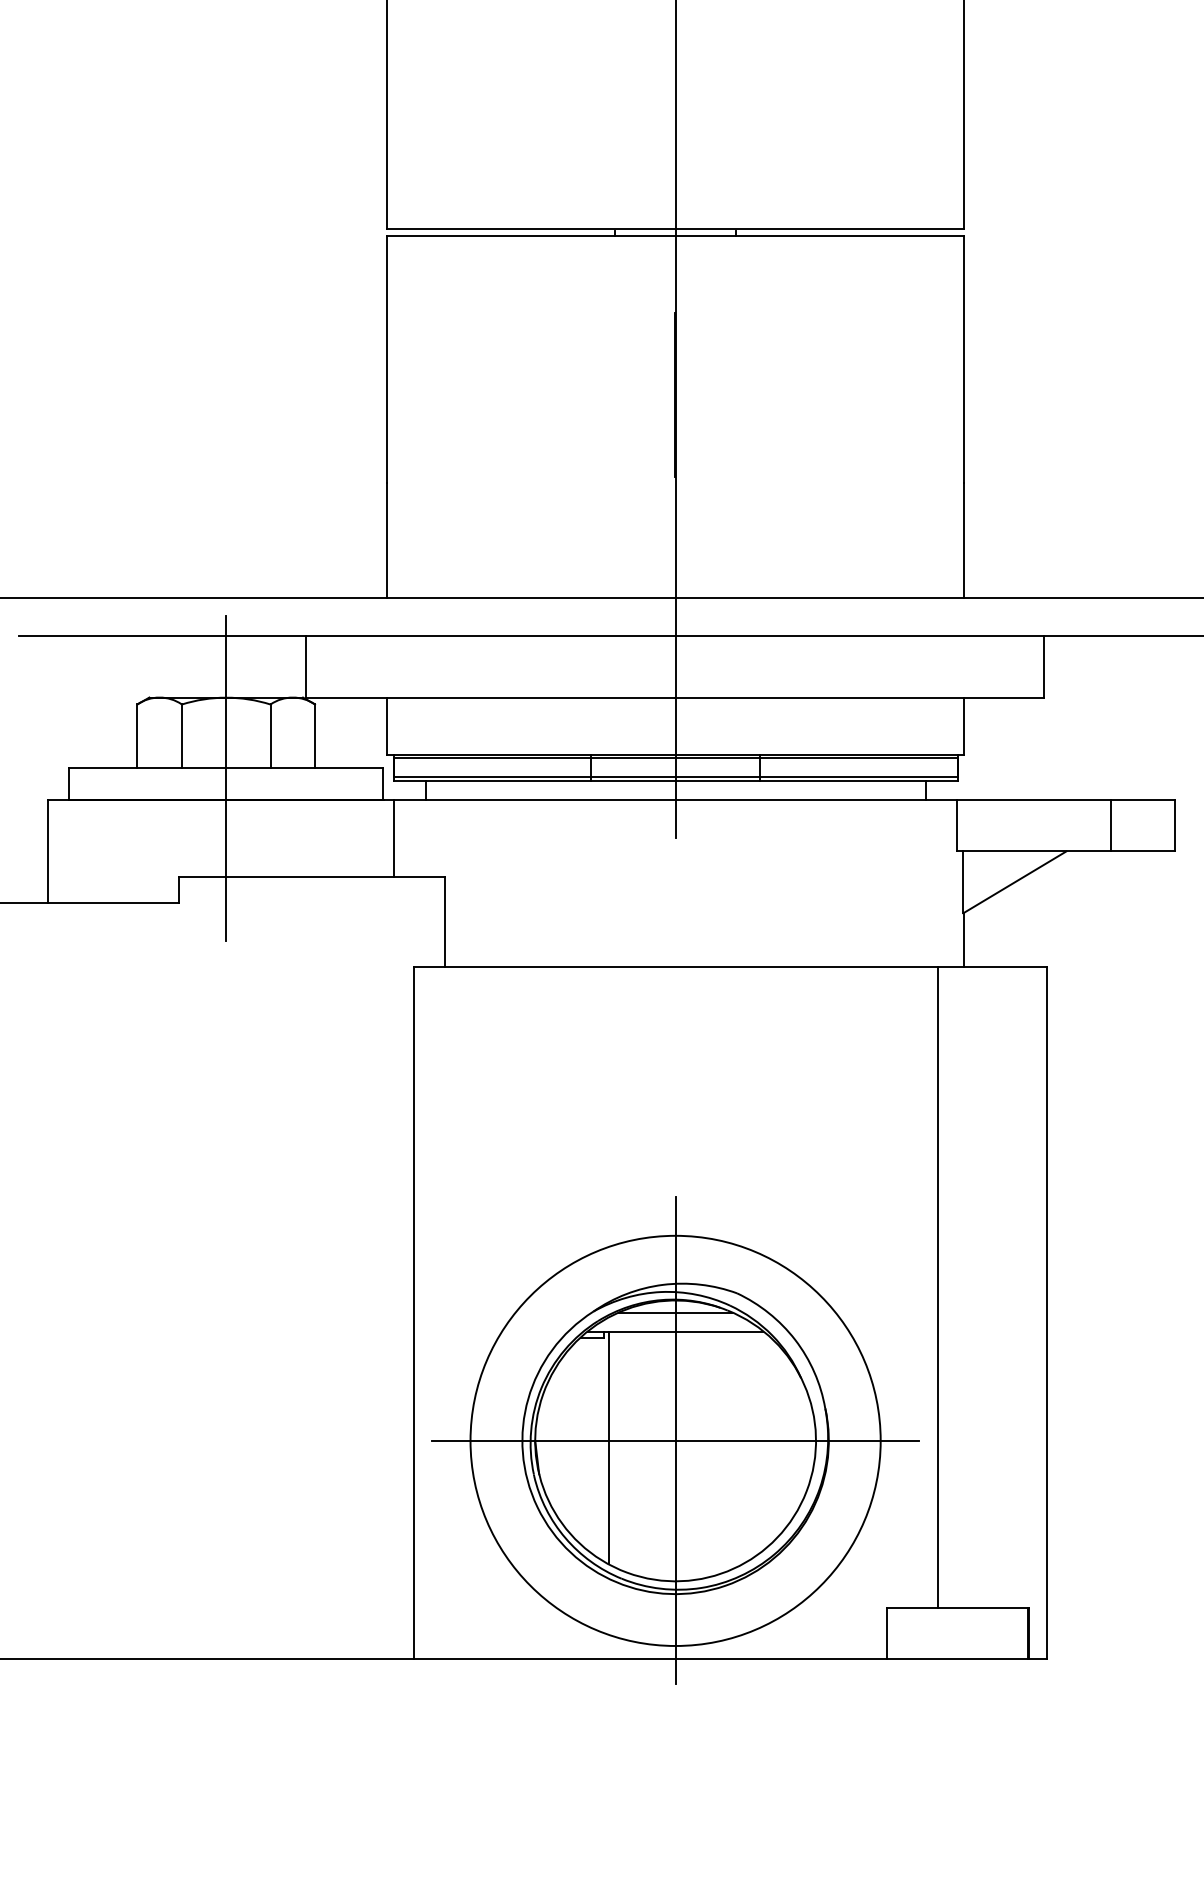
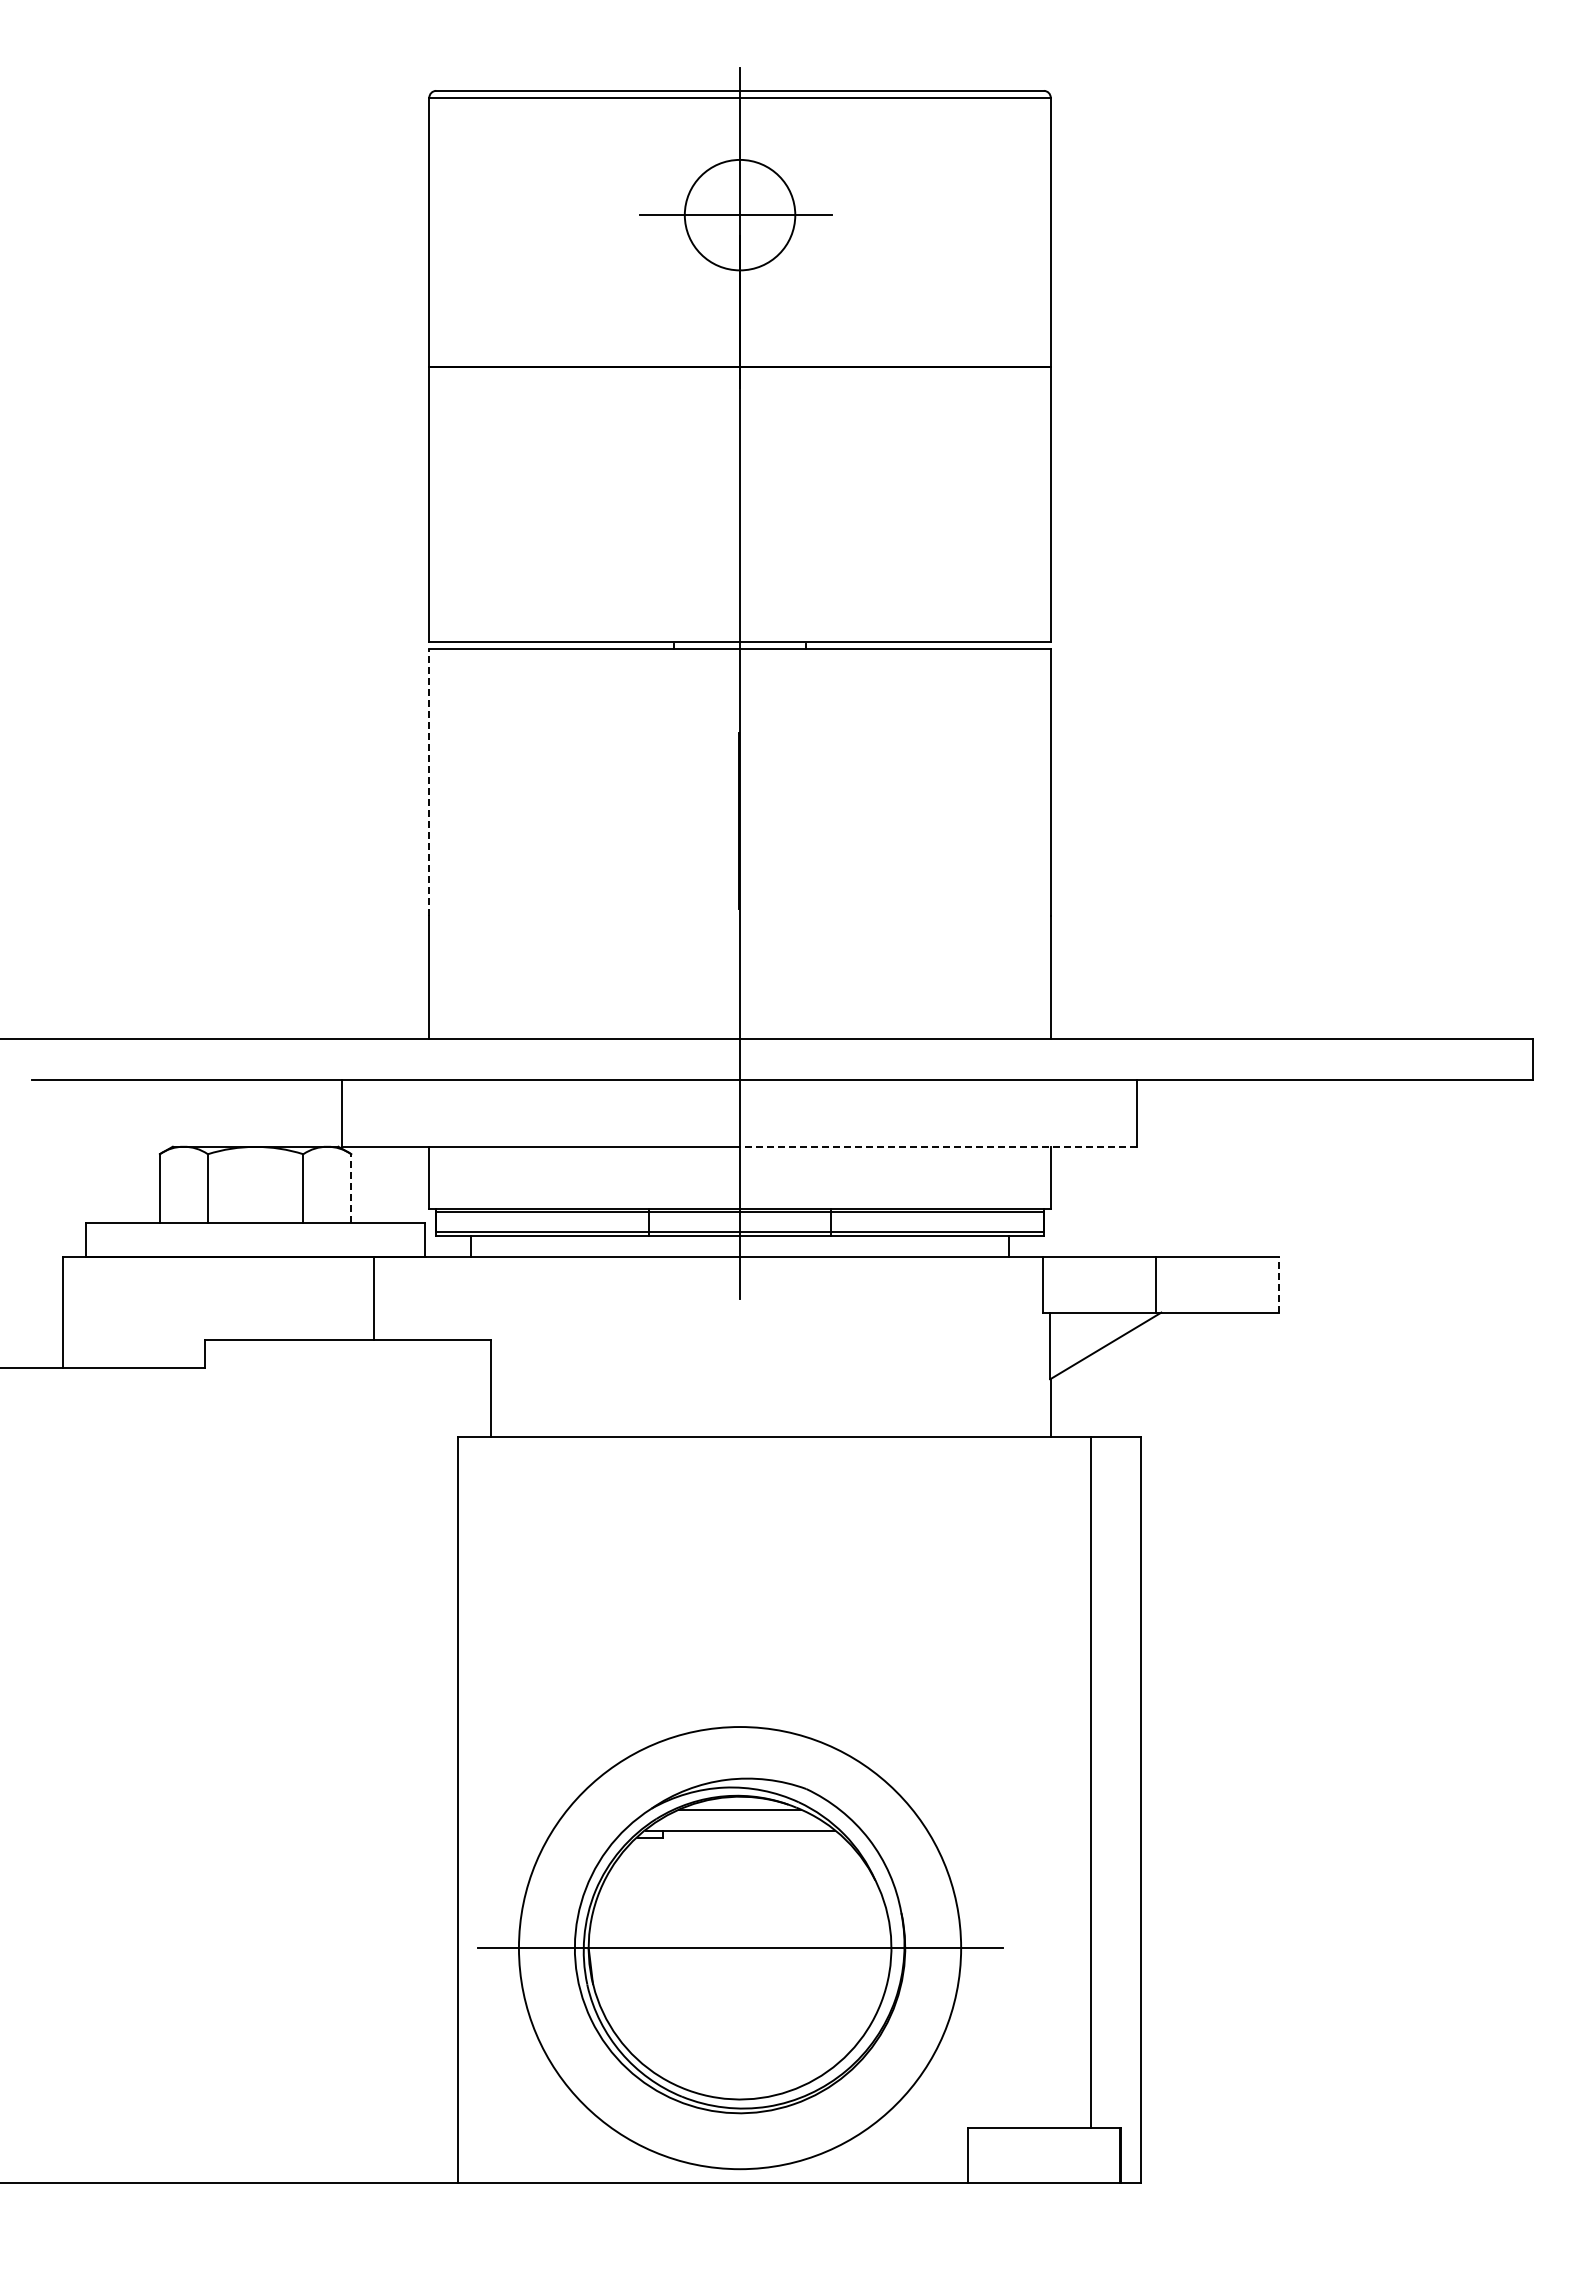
line: (387, 358) -> (429, 781), solid -> dashed
line: (859, 697) -> (938, 1146), solid -> dashed
line: (315, 735) -> (351, 1187), solid -> dashed
line: (226, 778) -> (255, 1233), removed
line: (1111, 825) -> (1155, 1284), moved
line: (1175, 825) -> (1278, 1284), solid -> dashed
line: (394, 838) -> (373, 1298), moved
line: (937, 1286) -> (1091, 1781), moved
line: (676, 1440) -> (740, 1947), removed
line: (609, 1447) -> (668, 1955), removed

